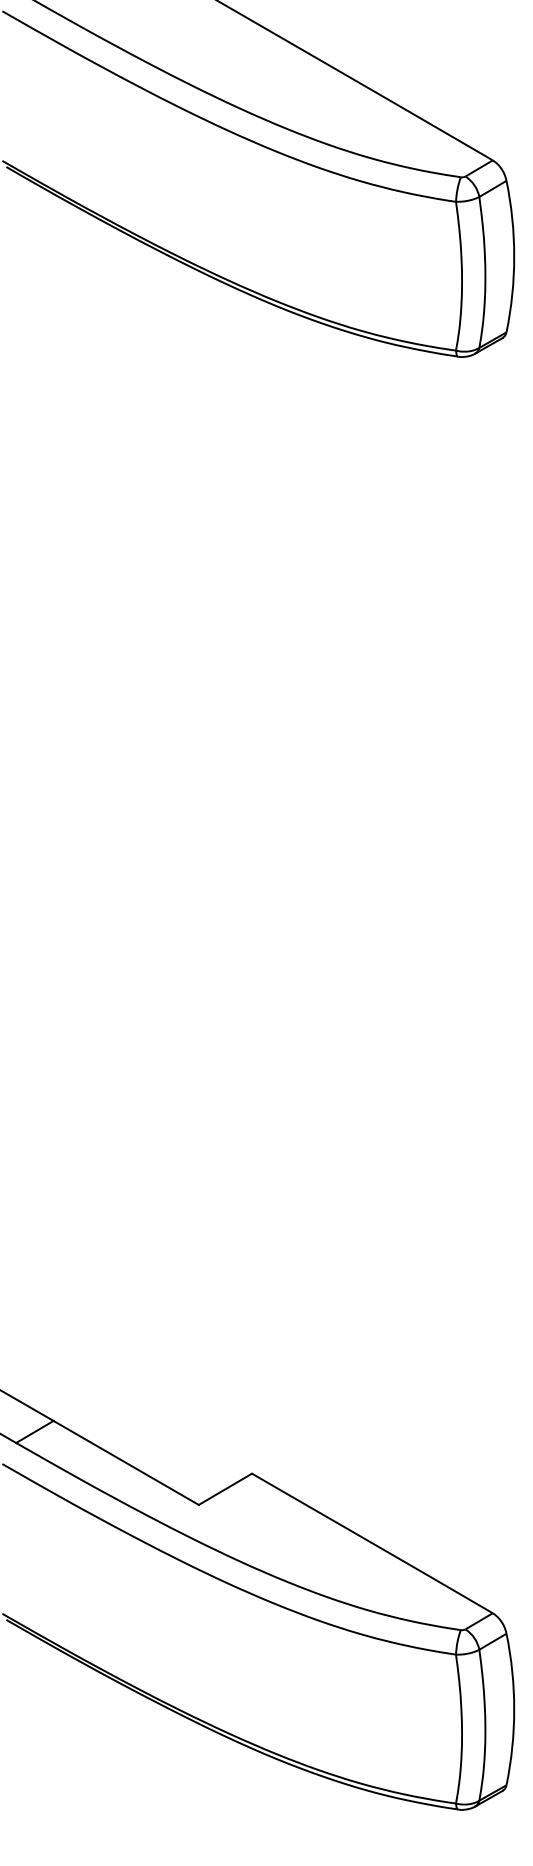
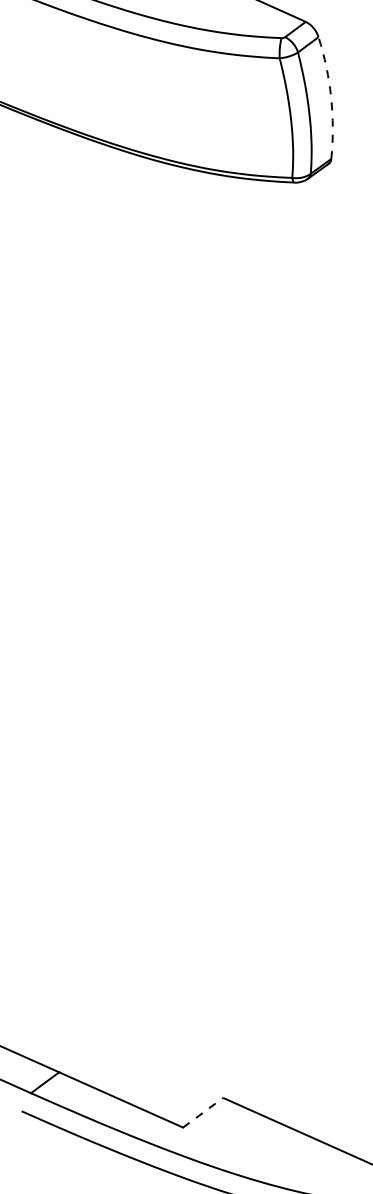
arc: (514, 256) -> (331, 97), solid -> dashed
line: (225, 1489) -> (203, 1112), solid -> dashed

